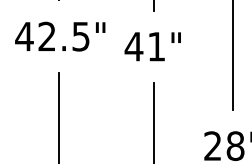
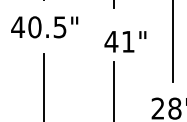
text: (46, 36) -> (34, 27), 42.5" -> 40.5"
text: (152, 46) -> (125, 41), moved

